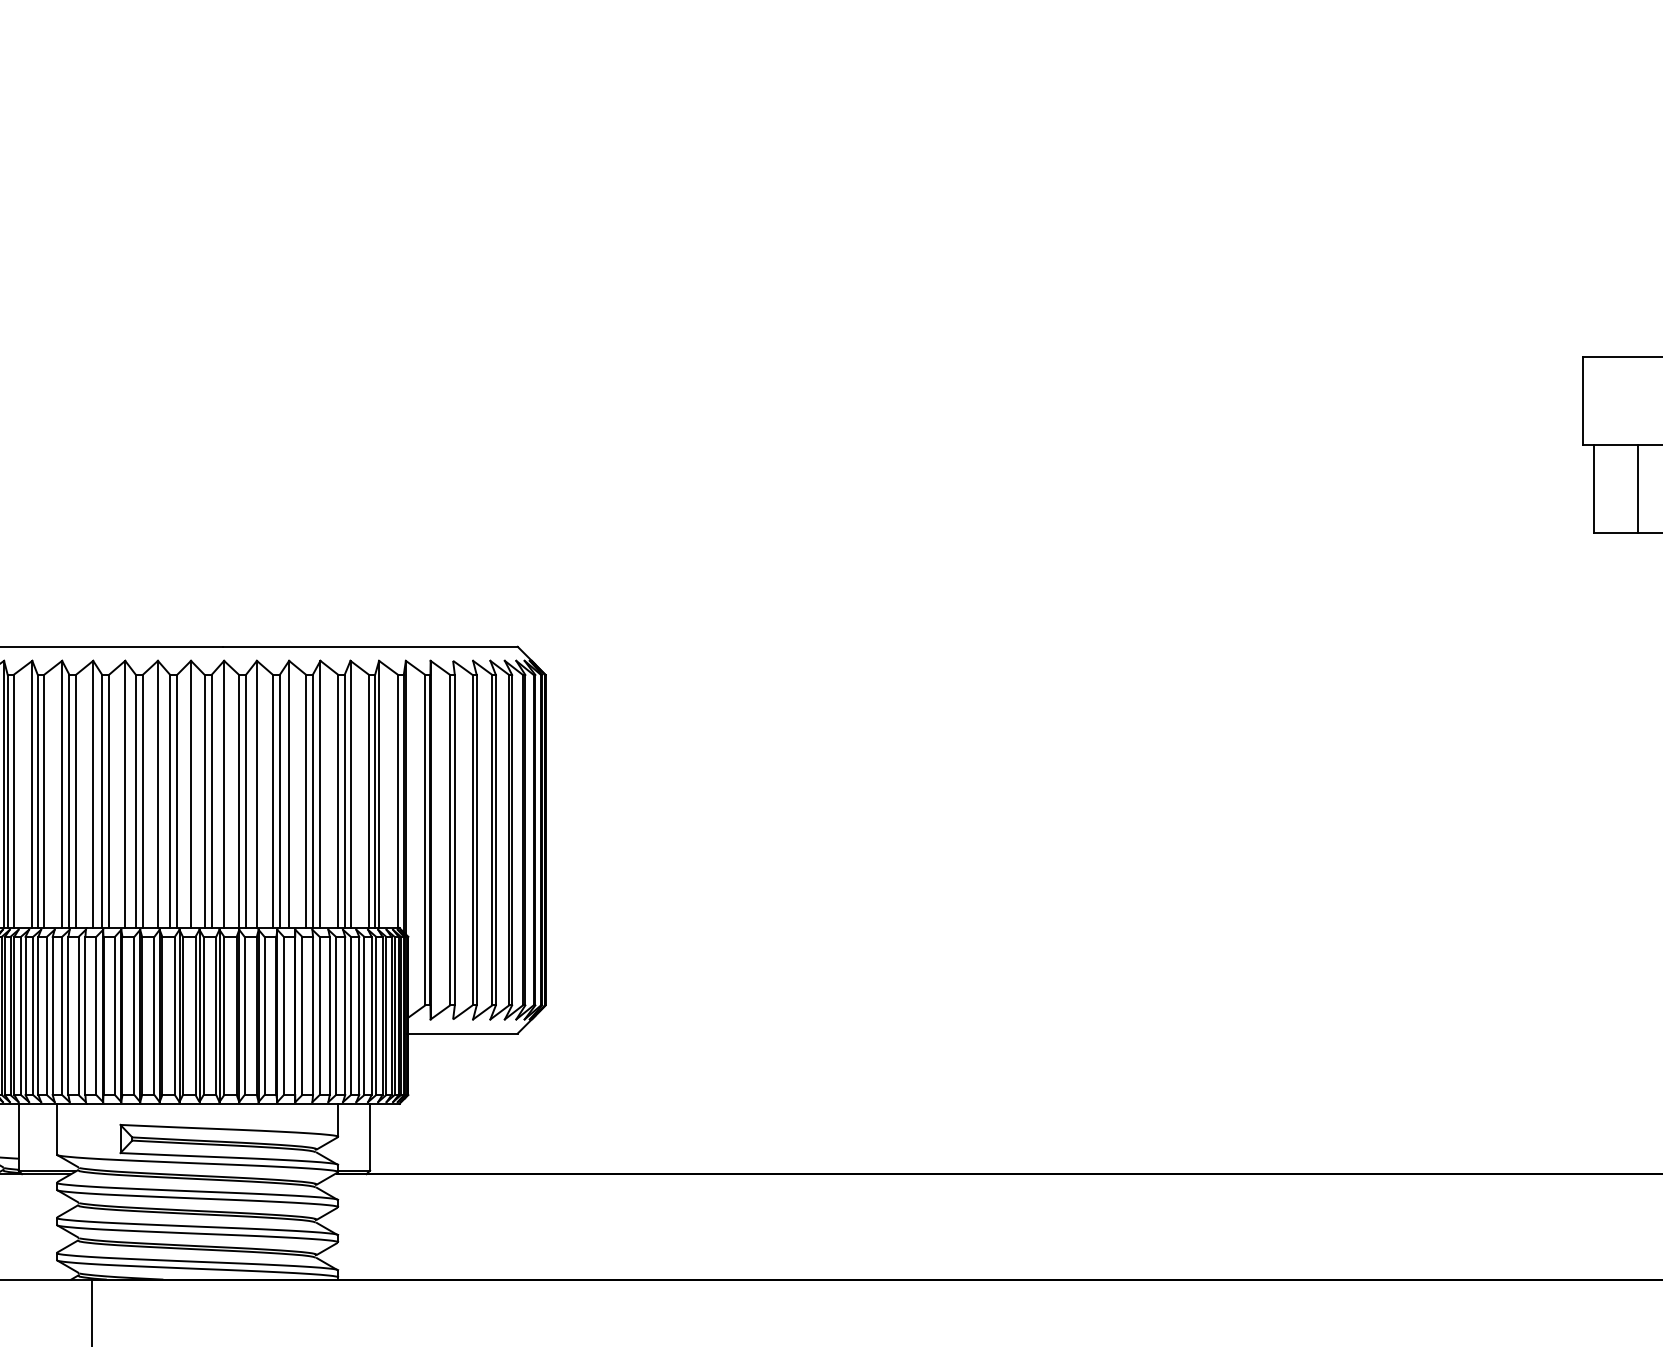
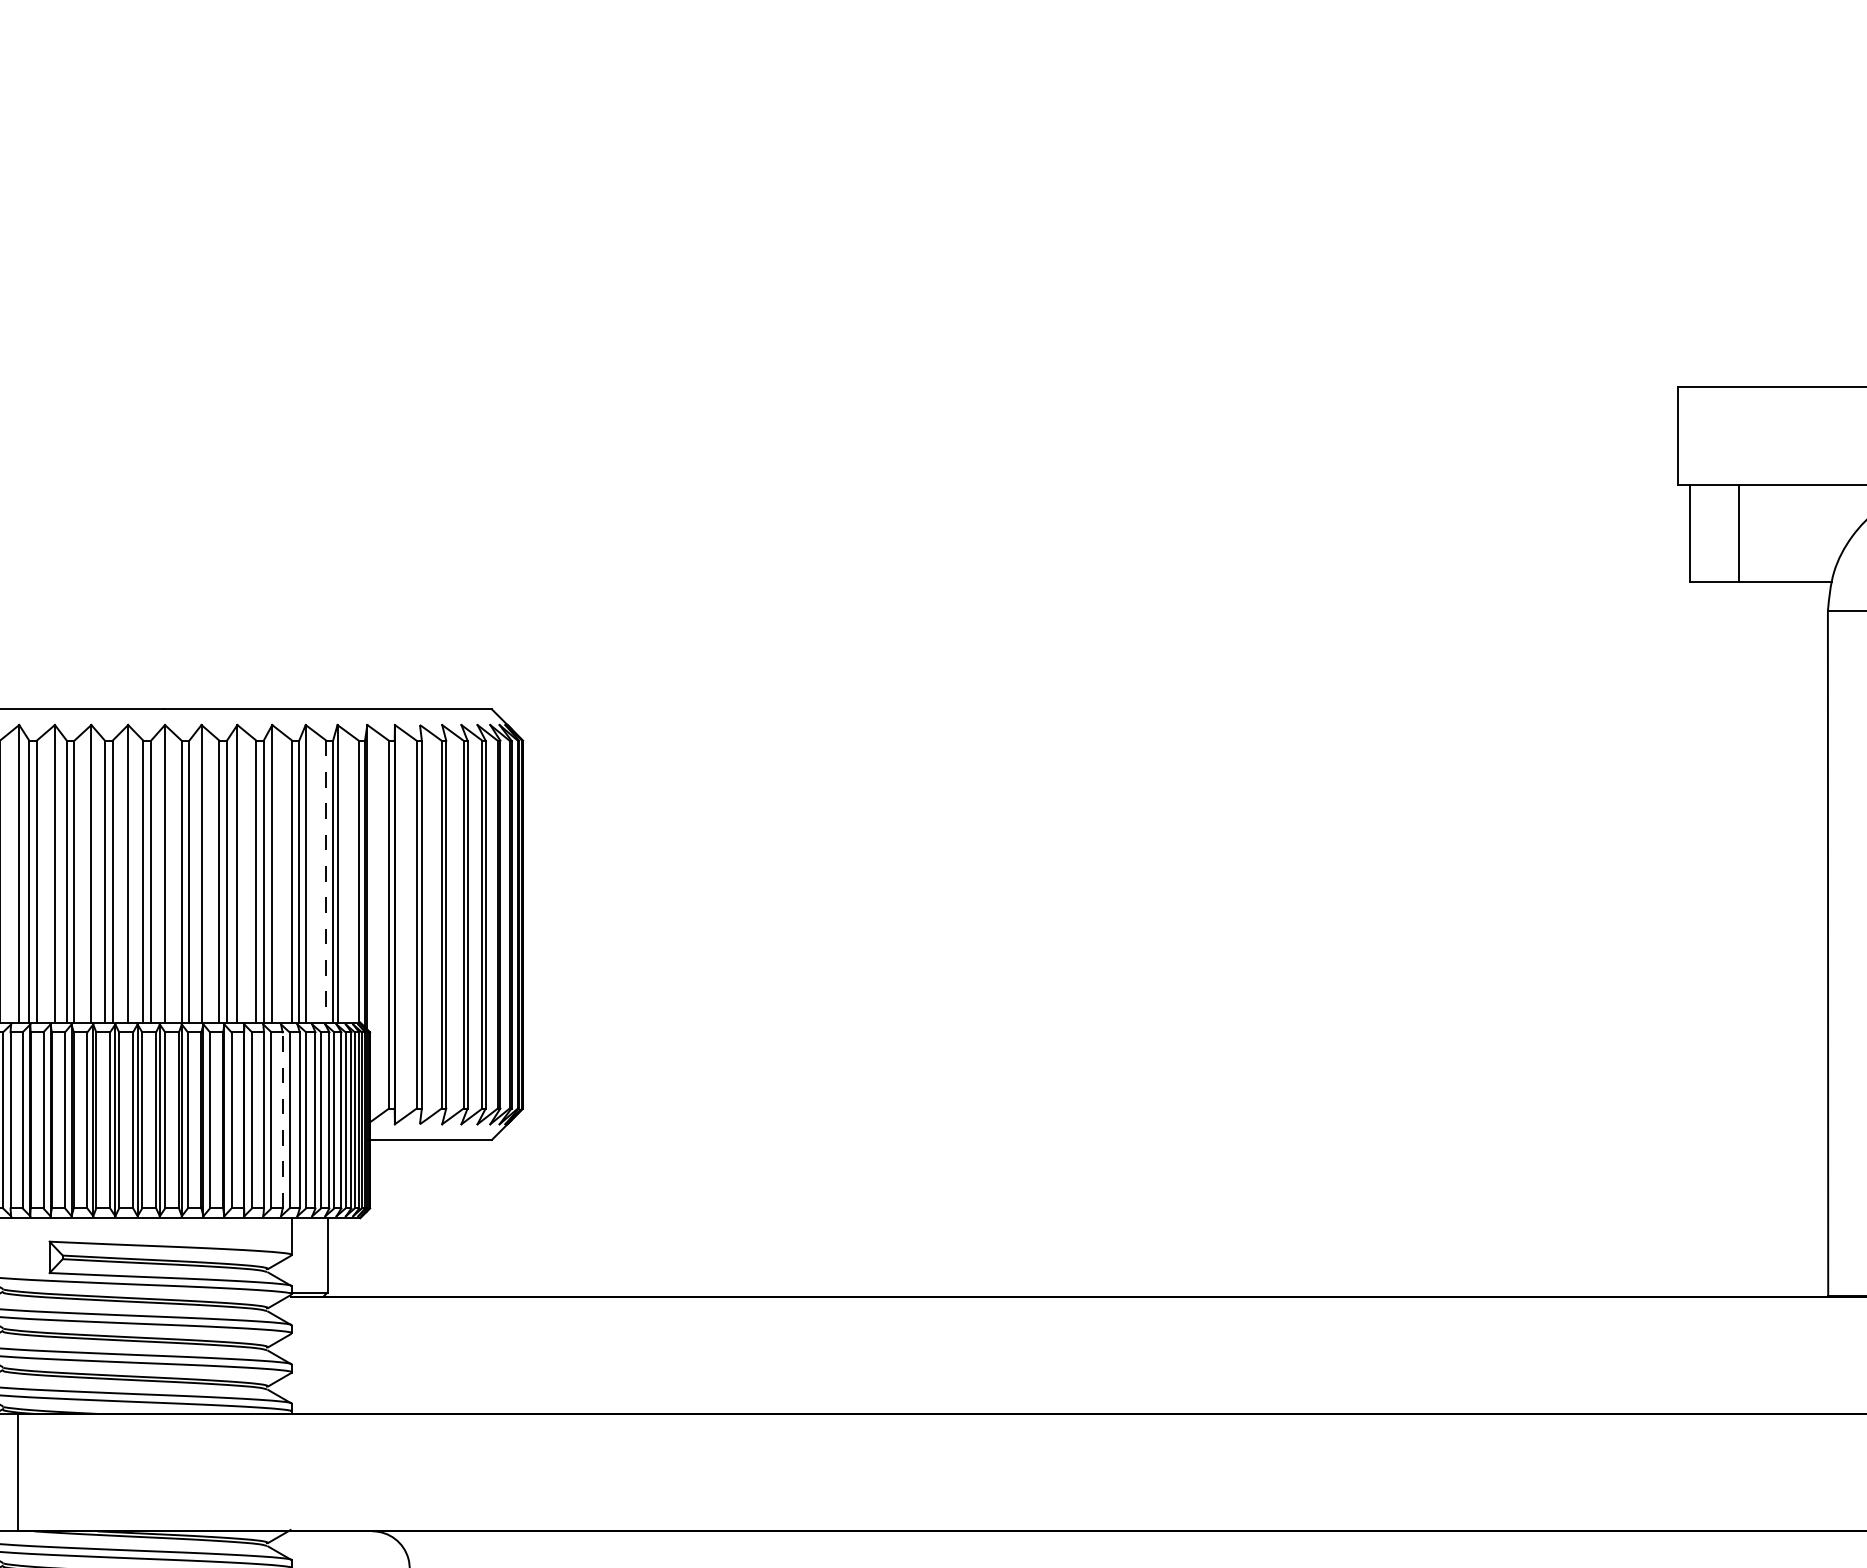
line: (369, 801) -> (326, 881), solid -> dashed
line: (329, 1015) -> (282, 1119), solid -> dashed

